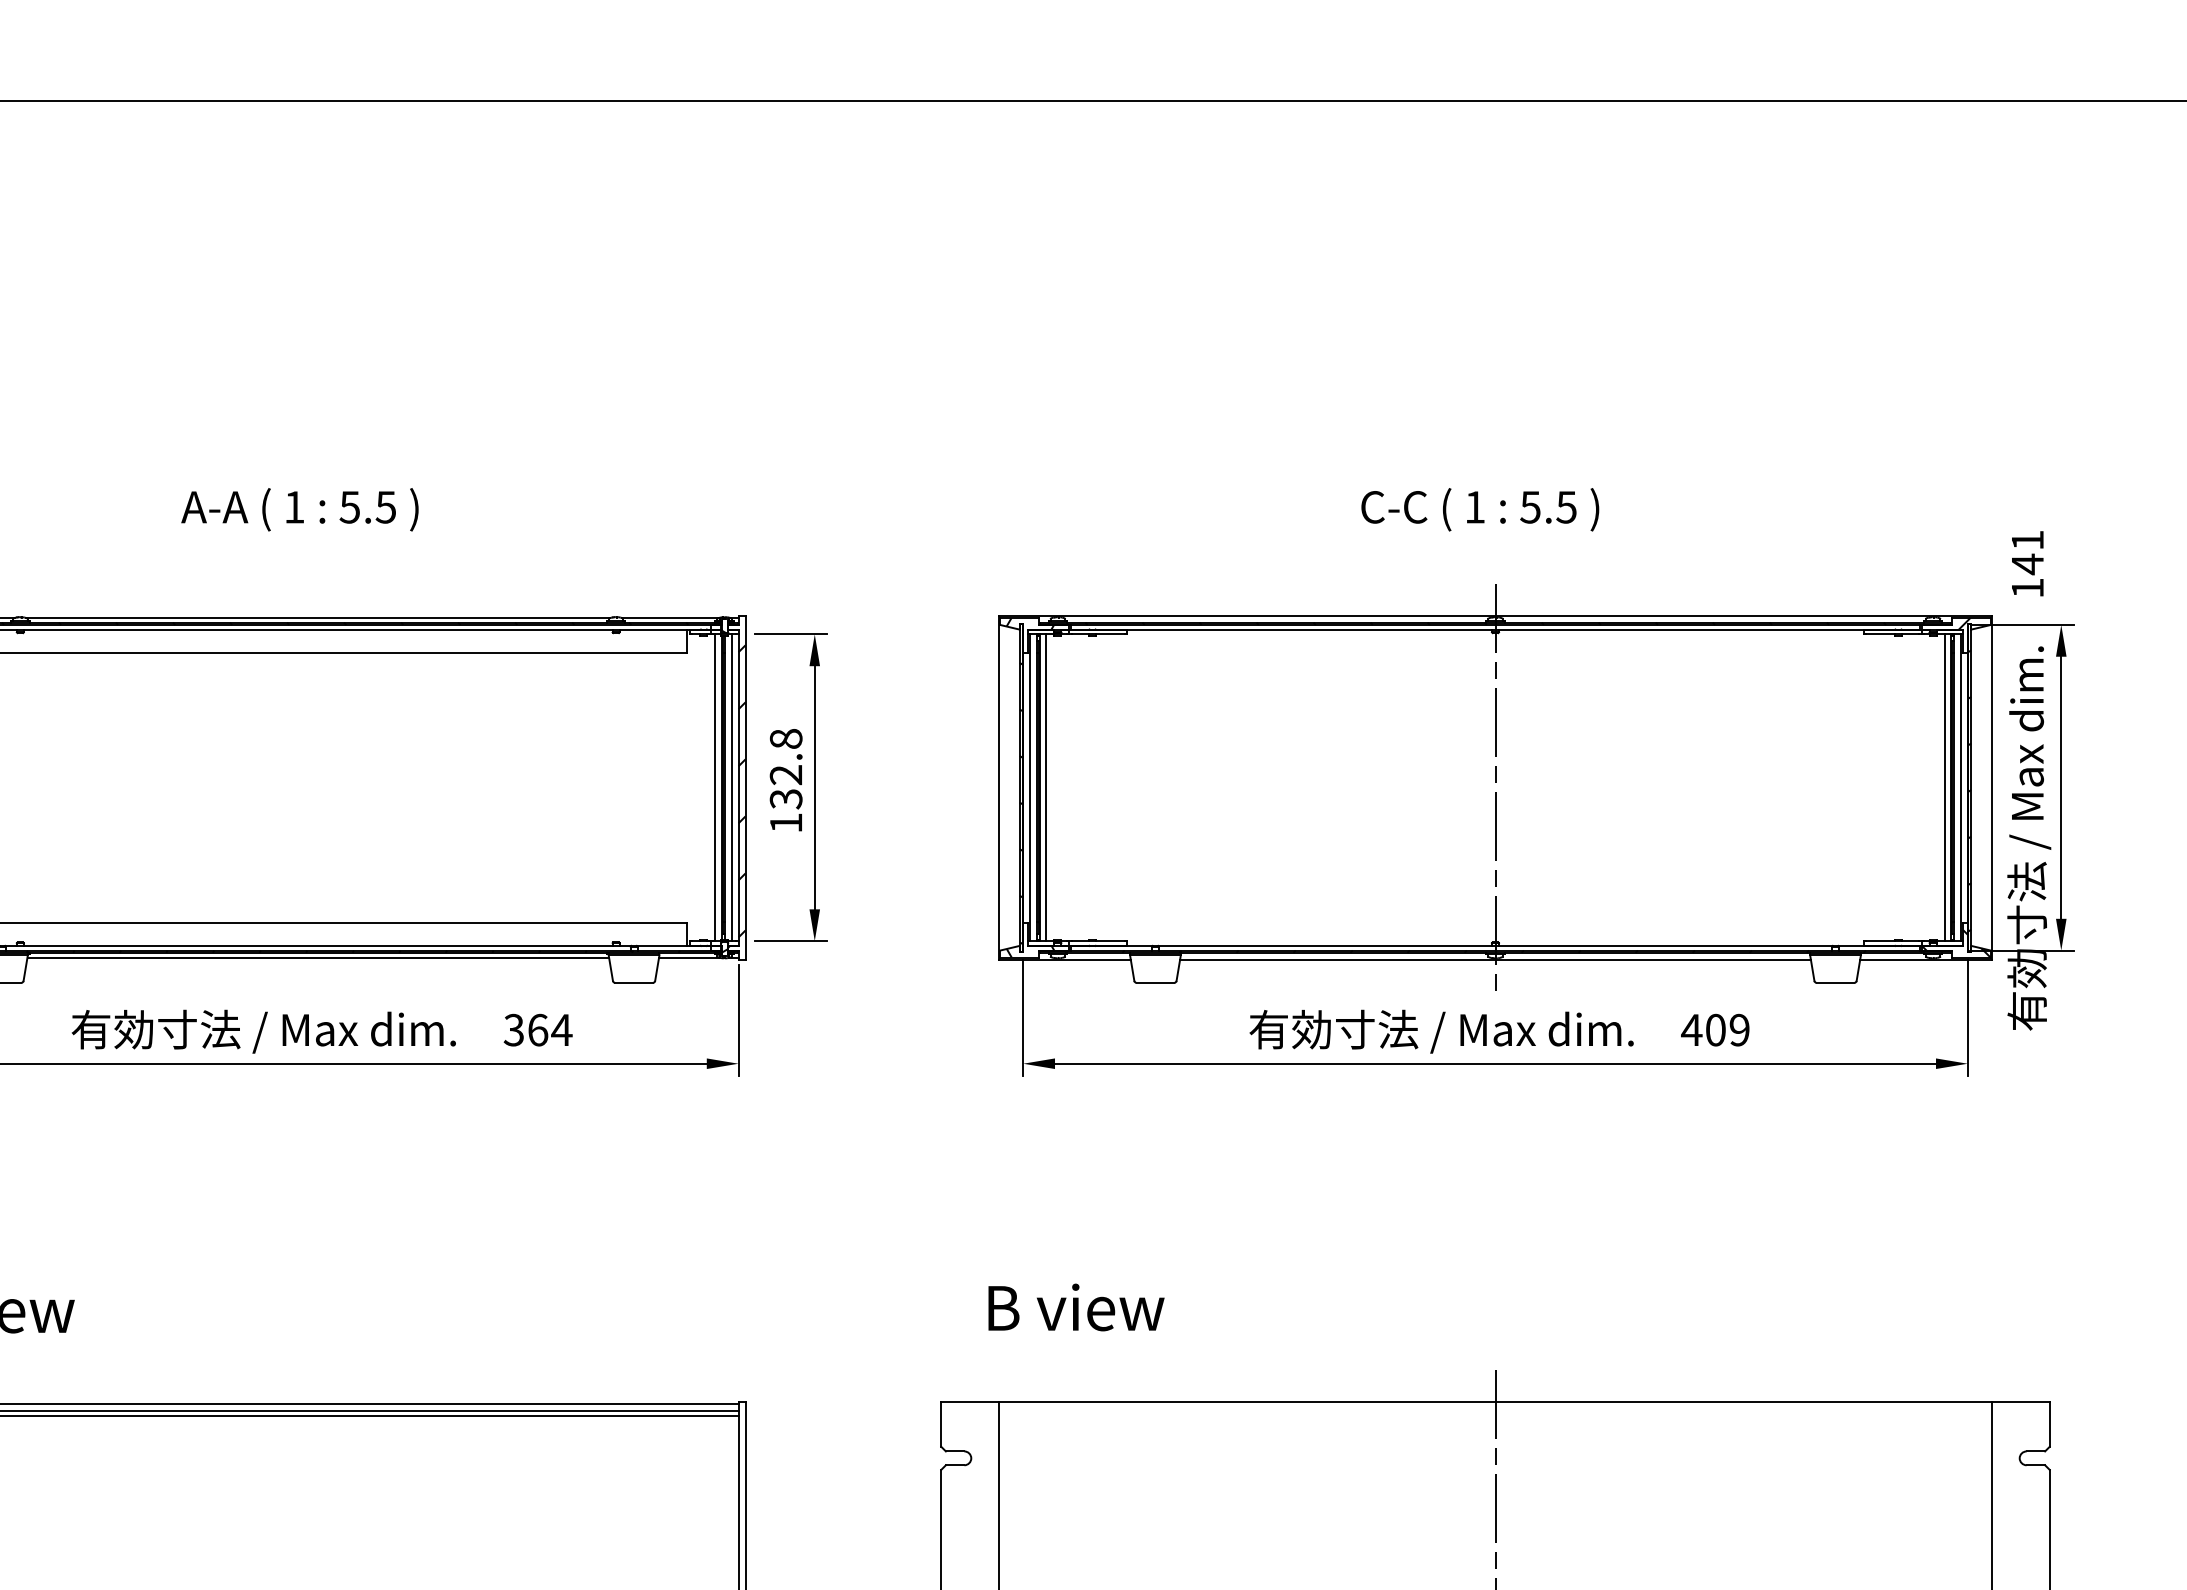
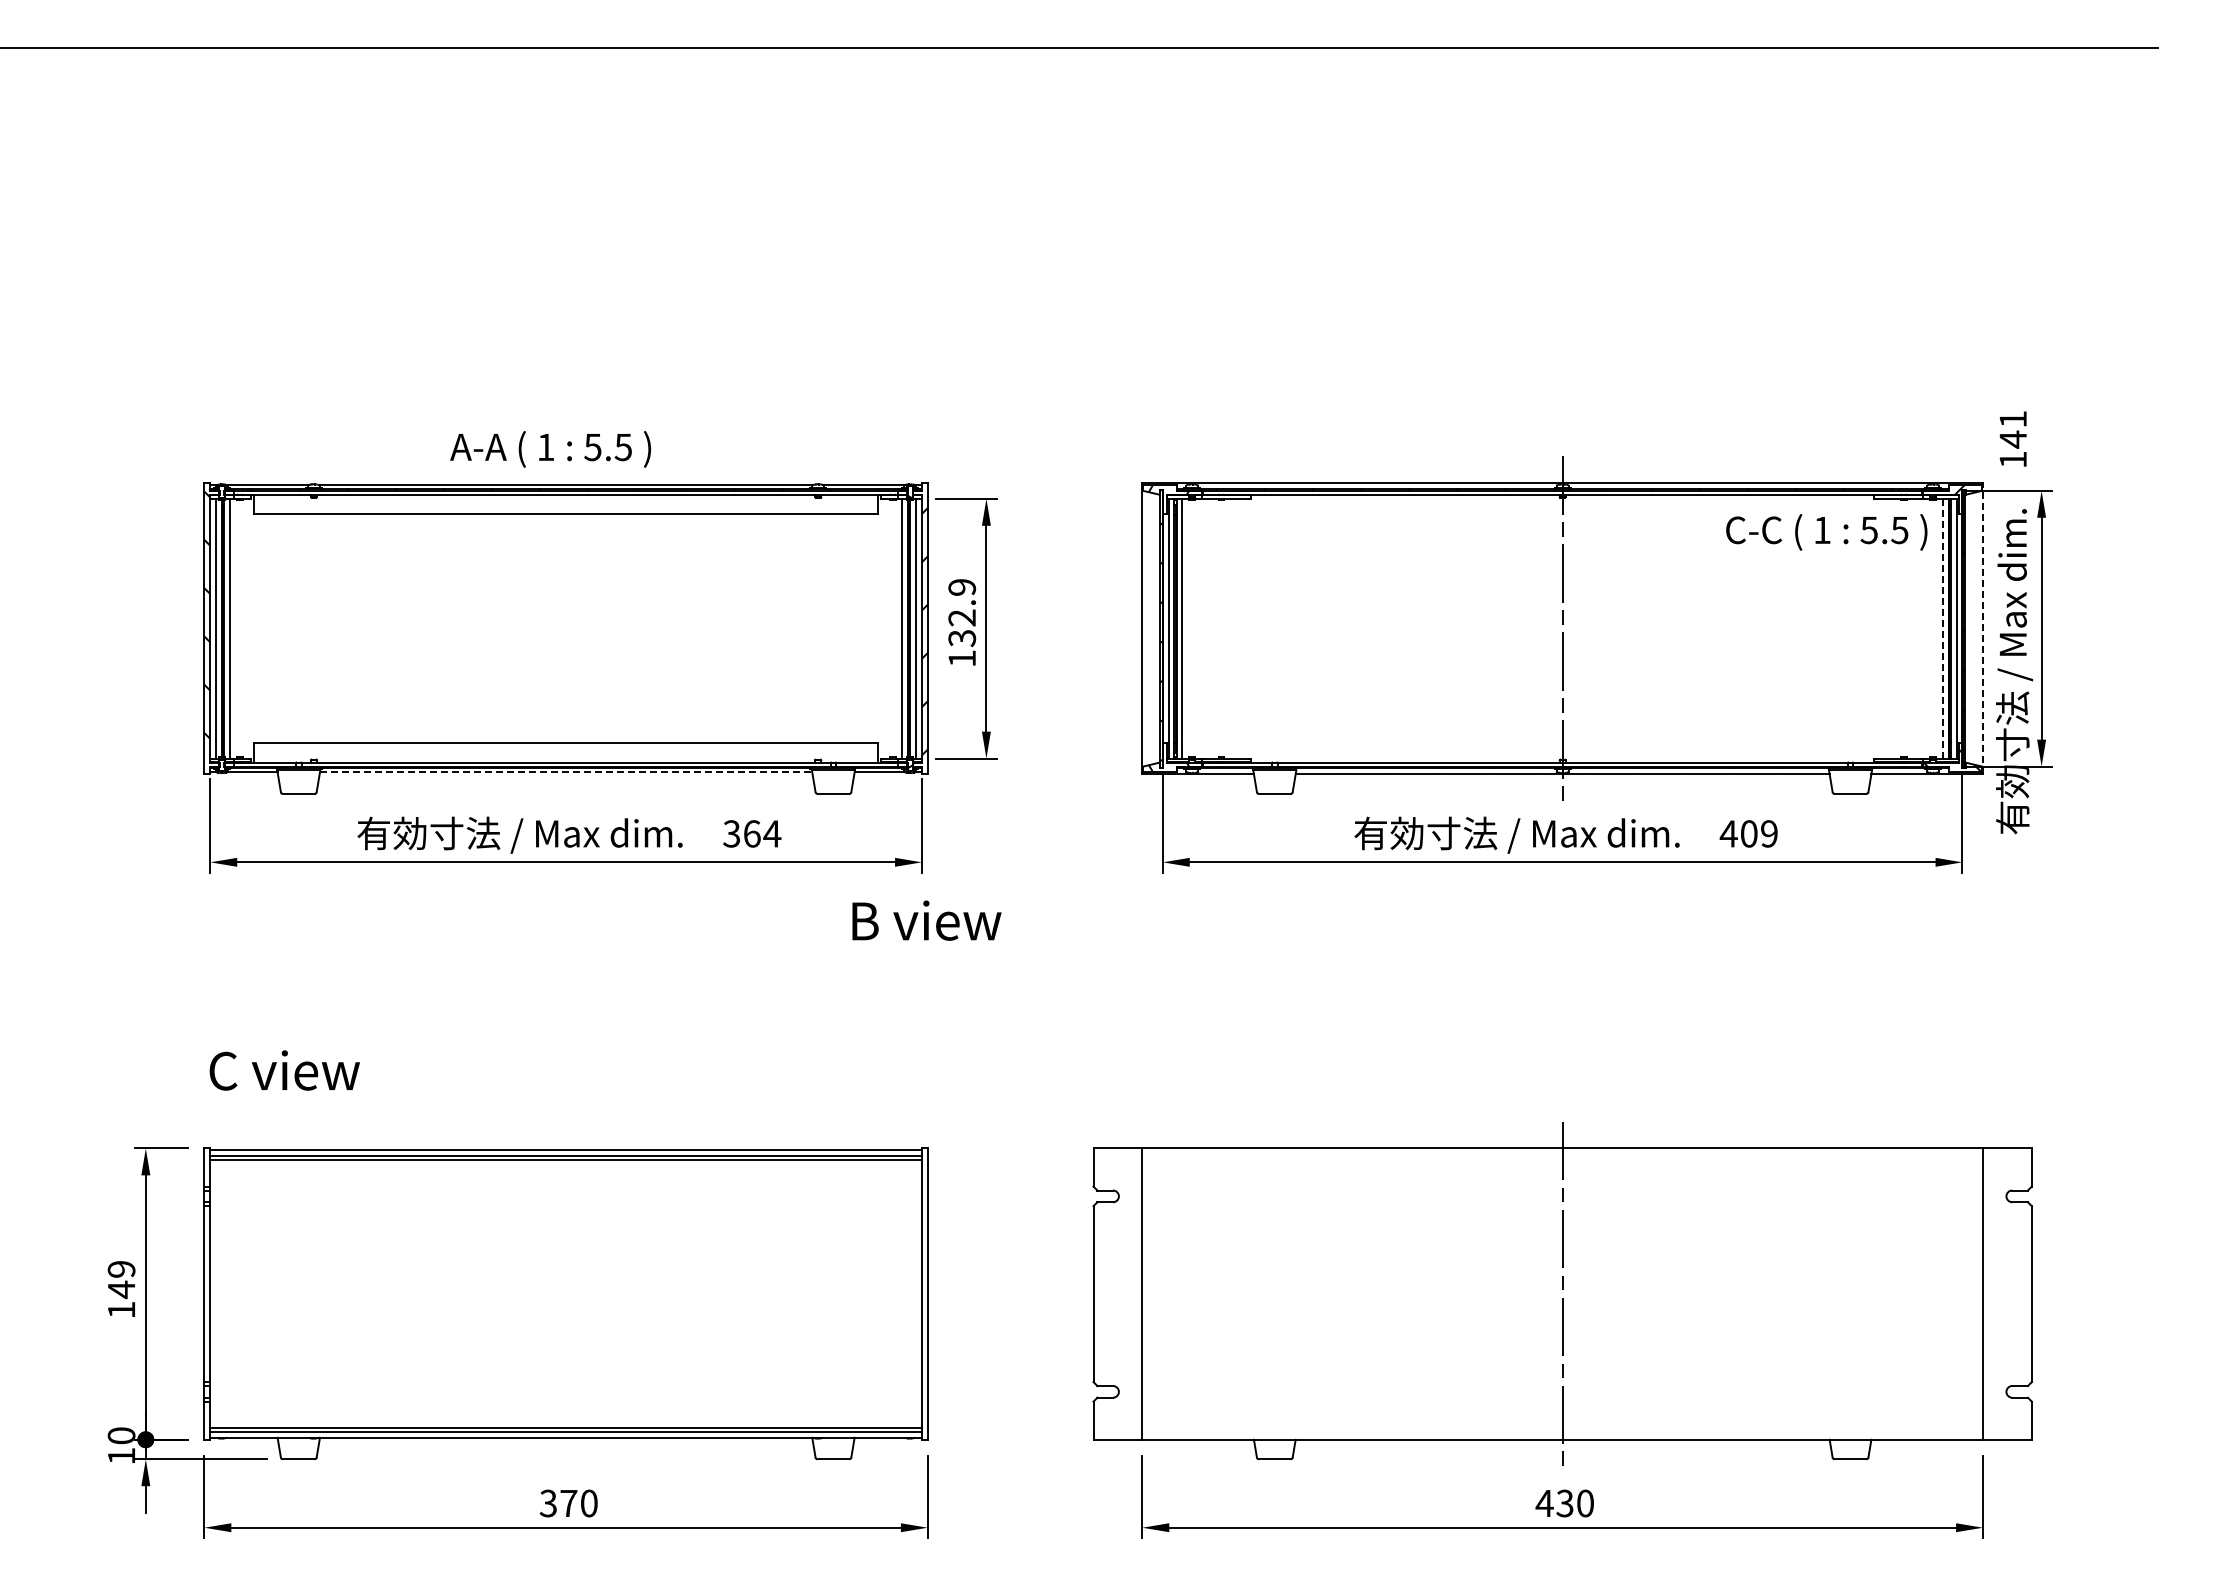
text: (299, 509) -> (550, 449), moved
text: (1479, 509) -> (1826, 532), moved
text: (786, 739) -> (962, 587), 132.8 -> 132.9
line: (1944, 787) -> (1942, 628), solid -> dashed
line: (1991, 787) -> (1982, 628), solid -> dashed
line: (318, 957) -> (566, 772), solid -> dashed
text: (1075, 1307) -> (926, 920), moved

